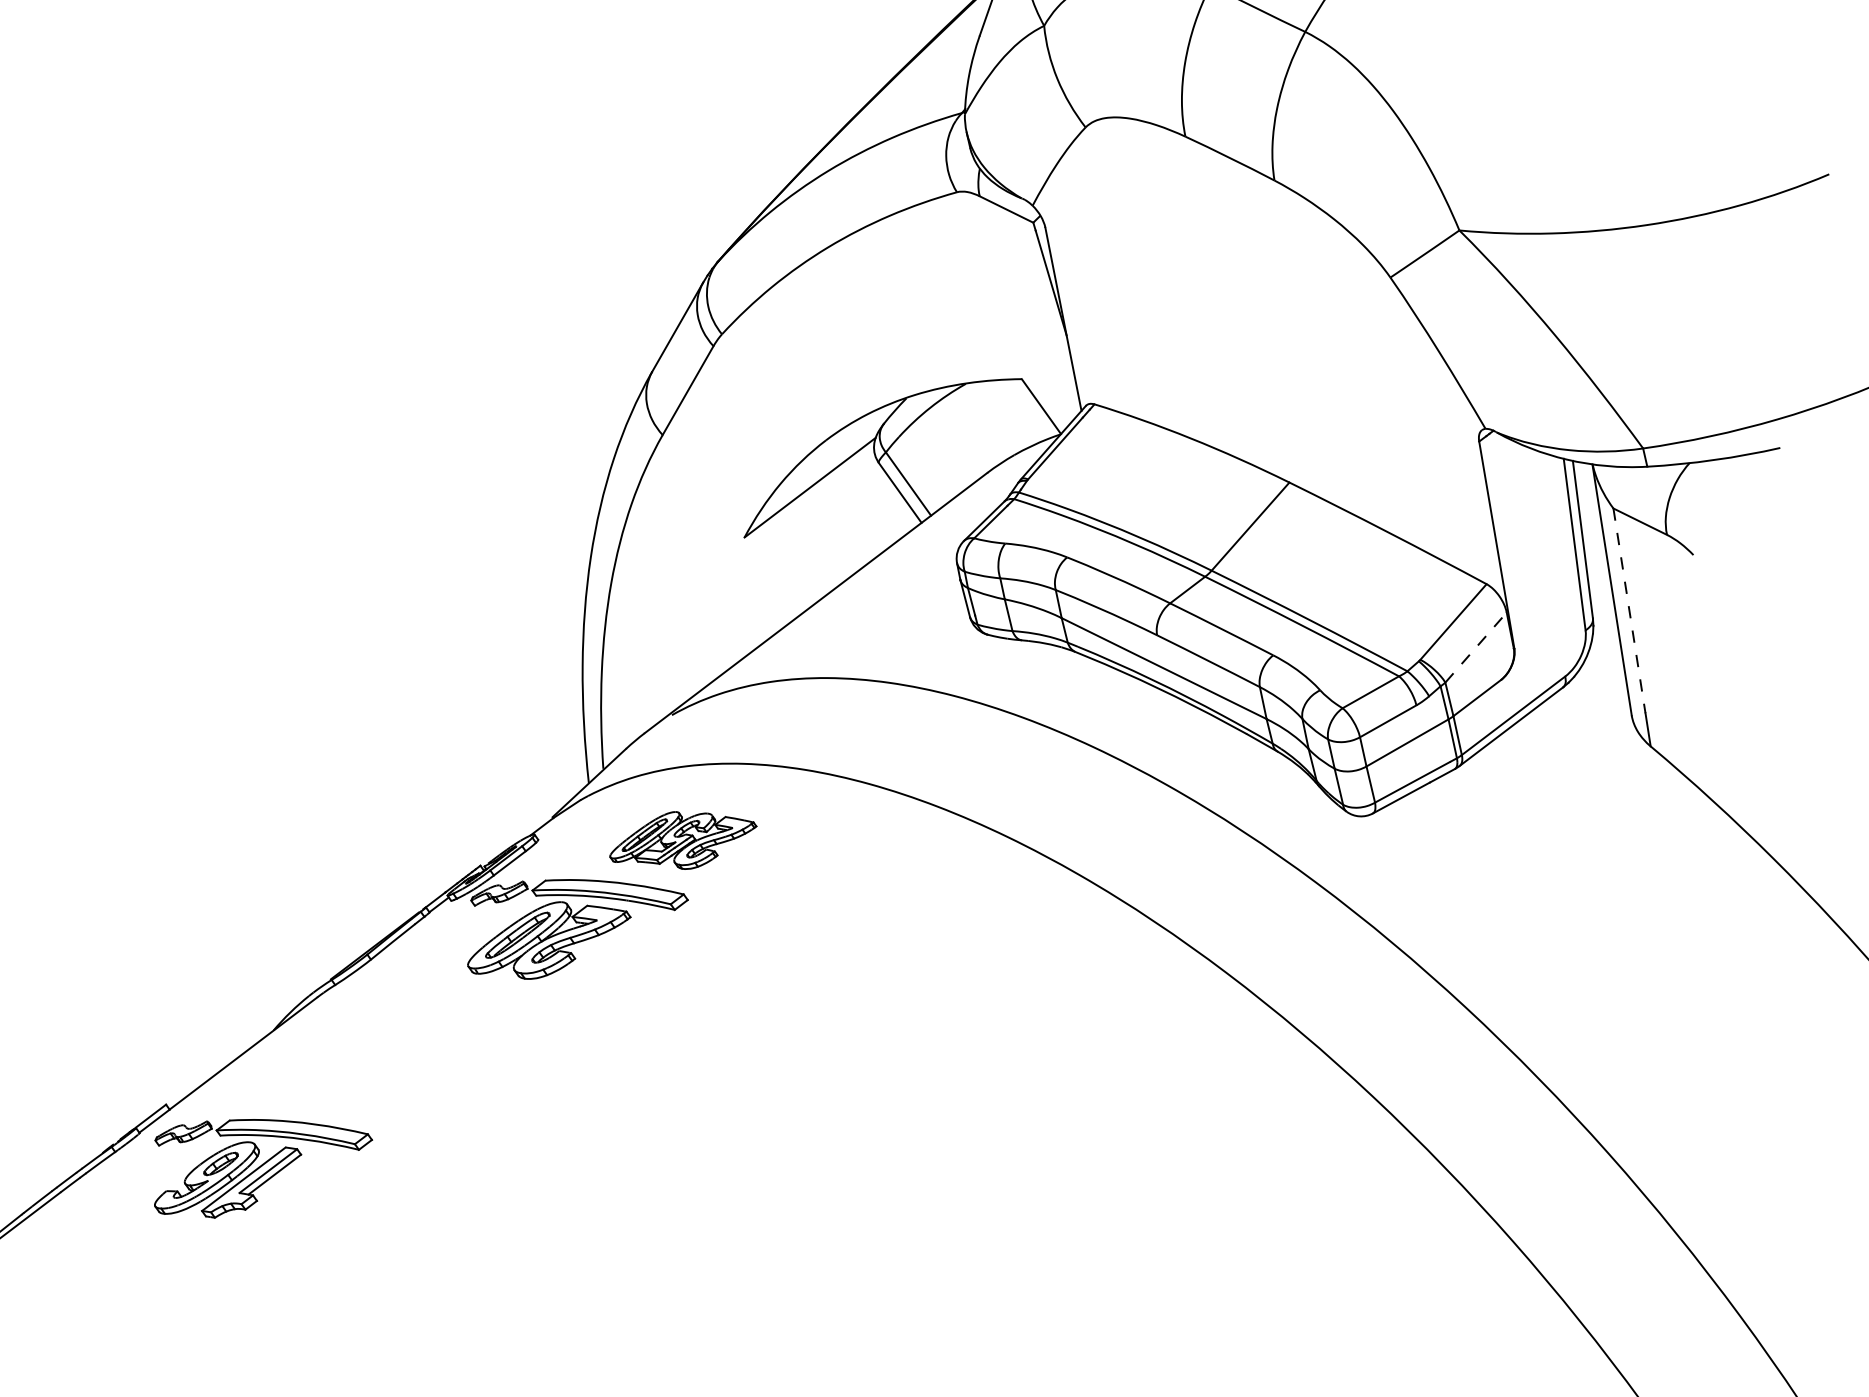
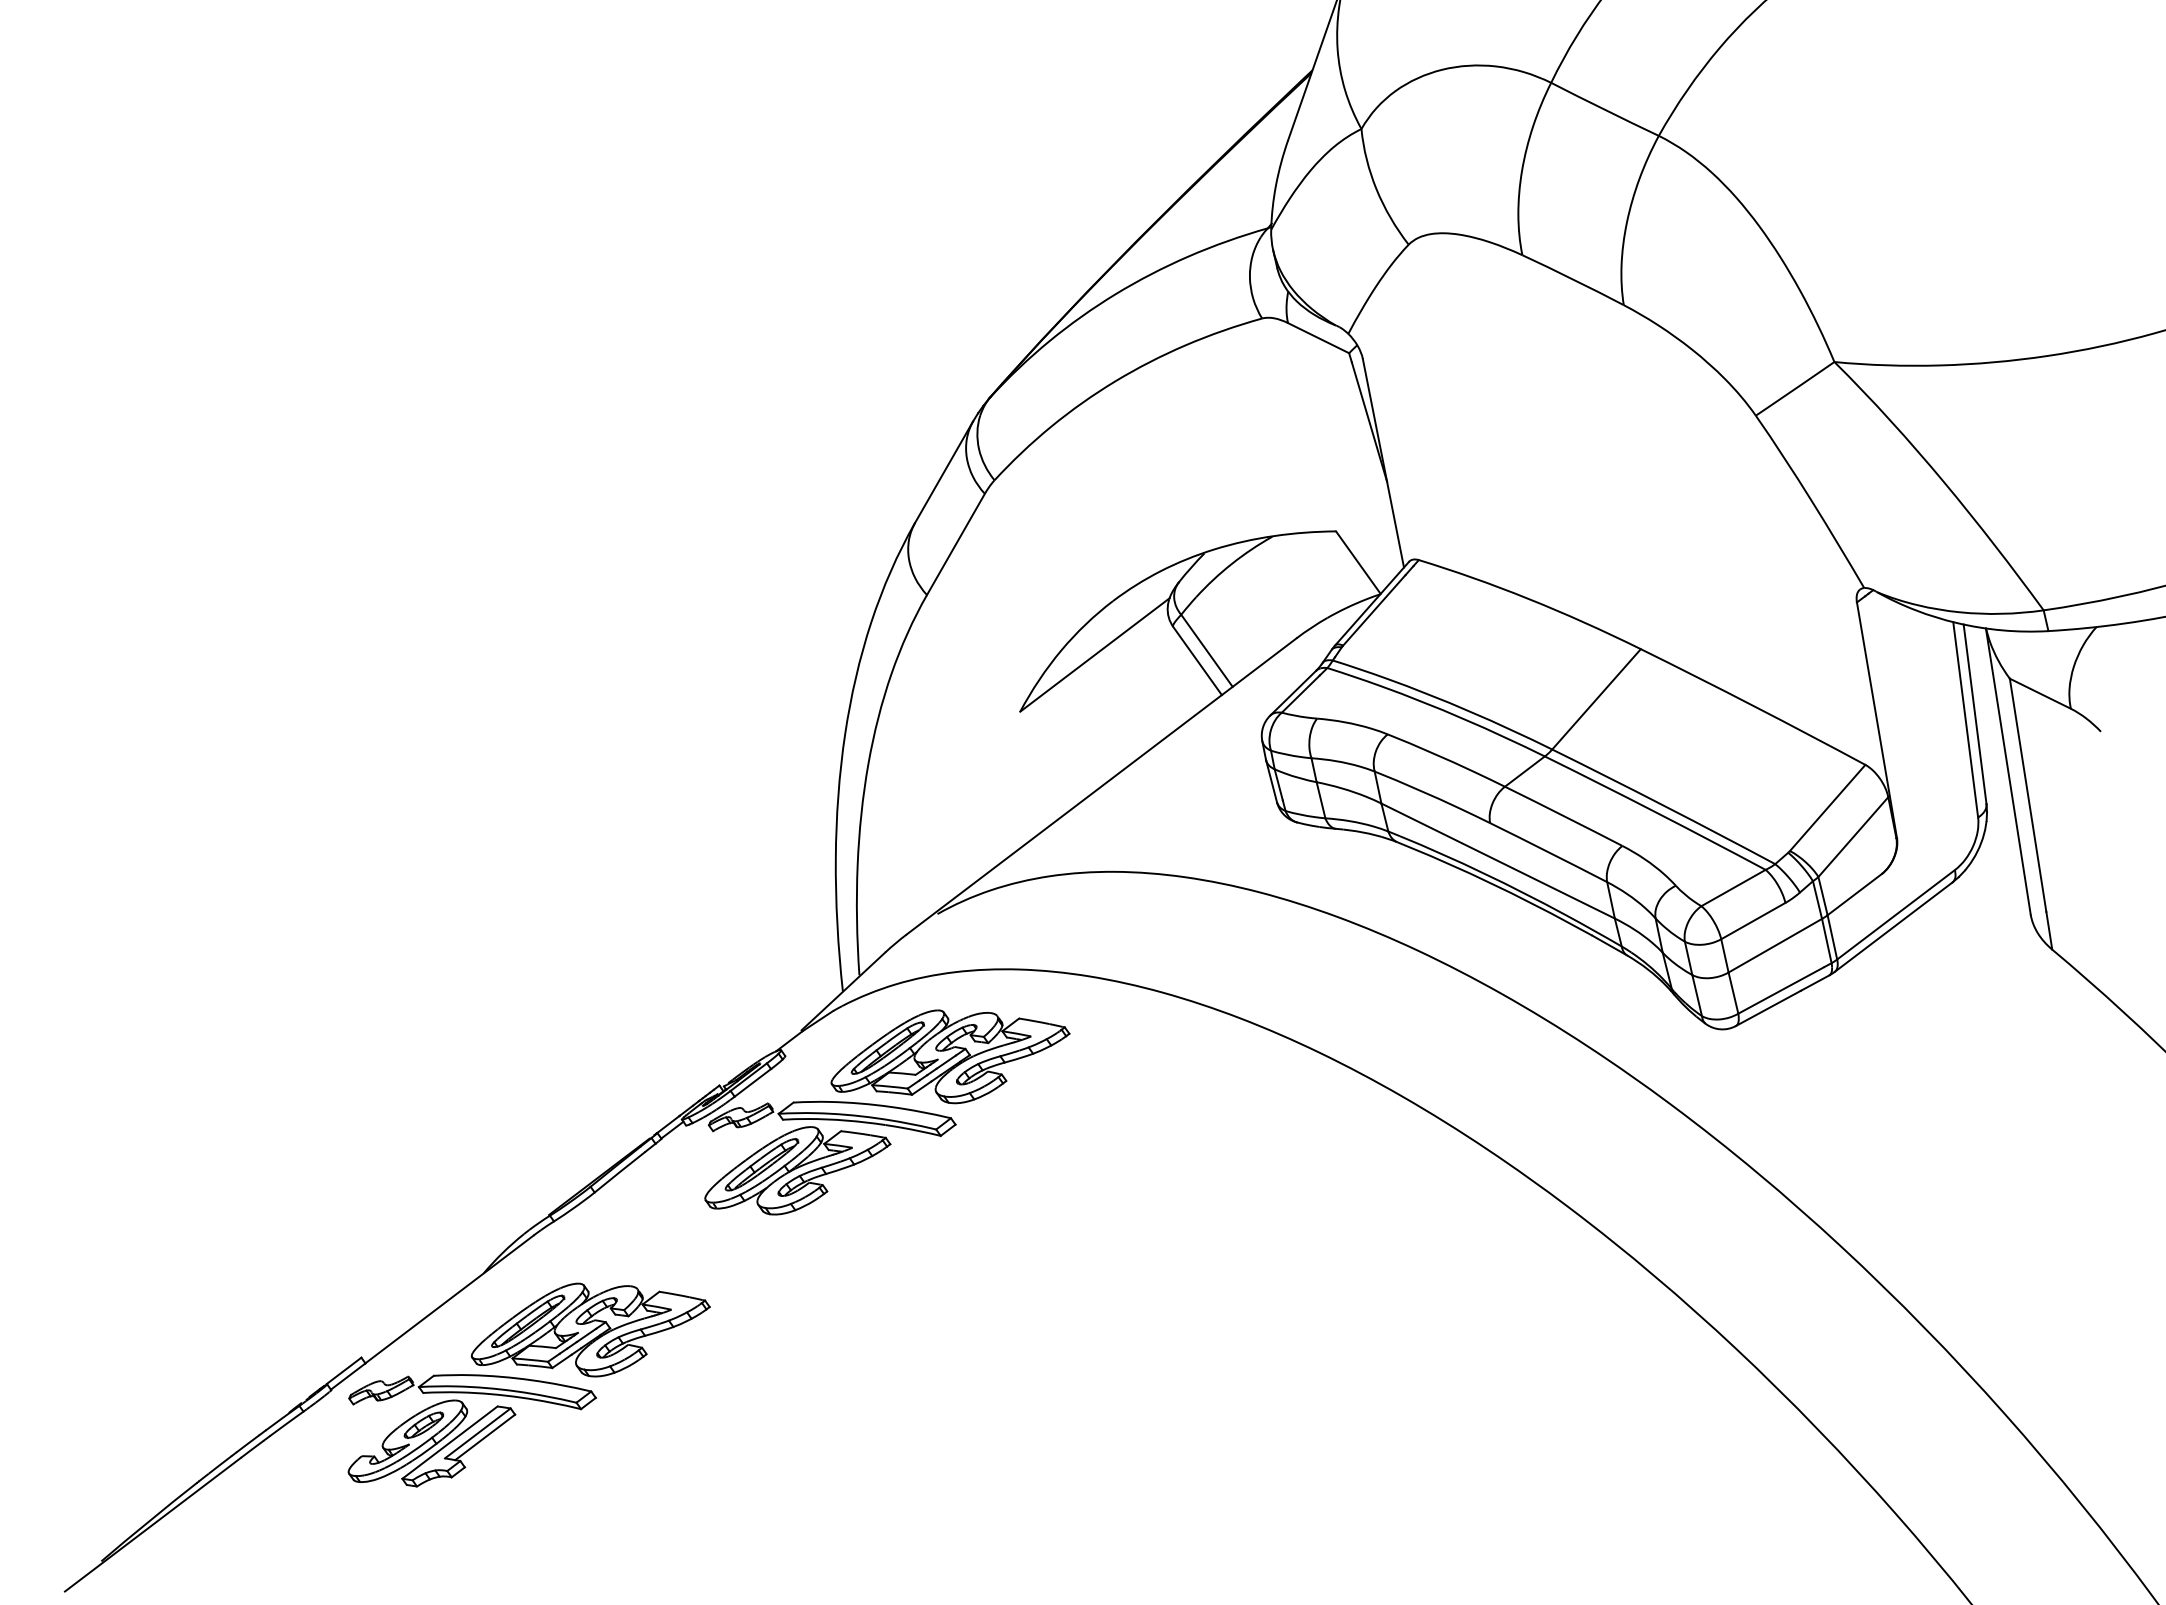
line: (1629, 611) -> (2028, 795), dashed -> solid
line: (1476, 647) -> (1853, 836), dashed -> solid
part: (683, 840) -> (950, 1056), size x1.43
part: (367, 1079) -> (590, 1329), added

